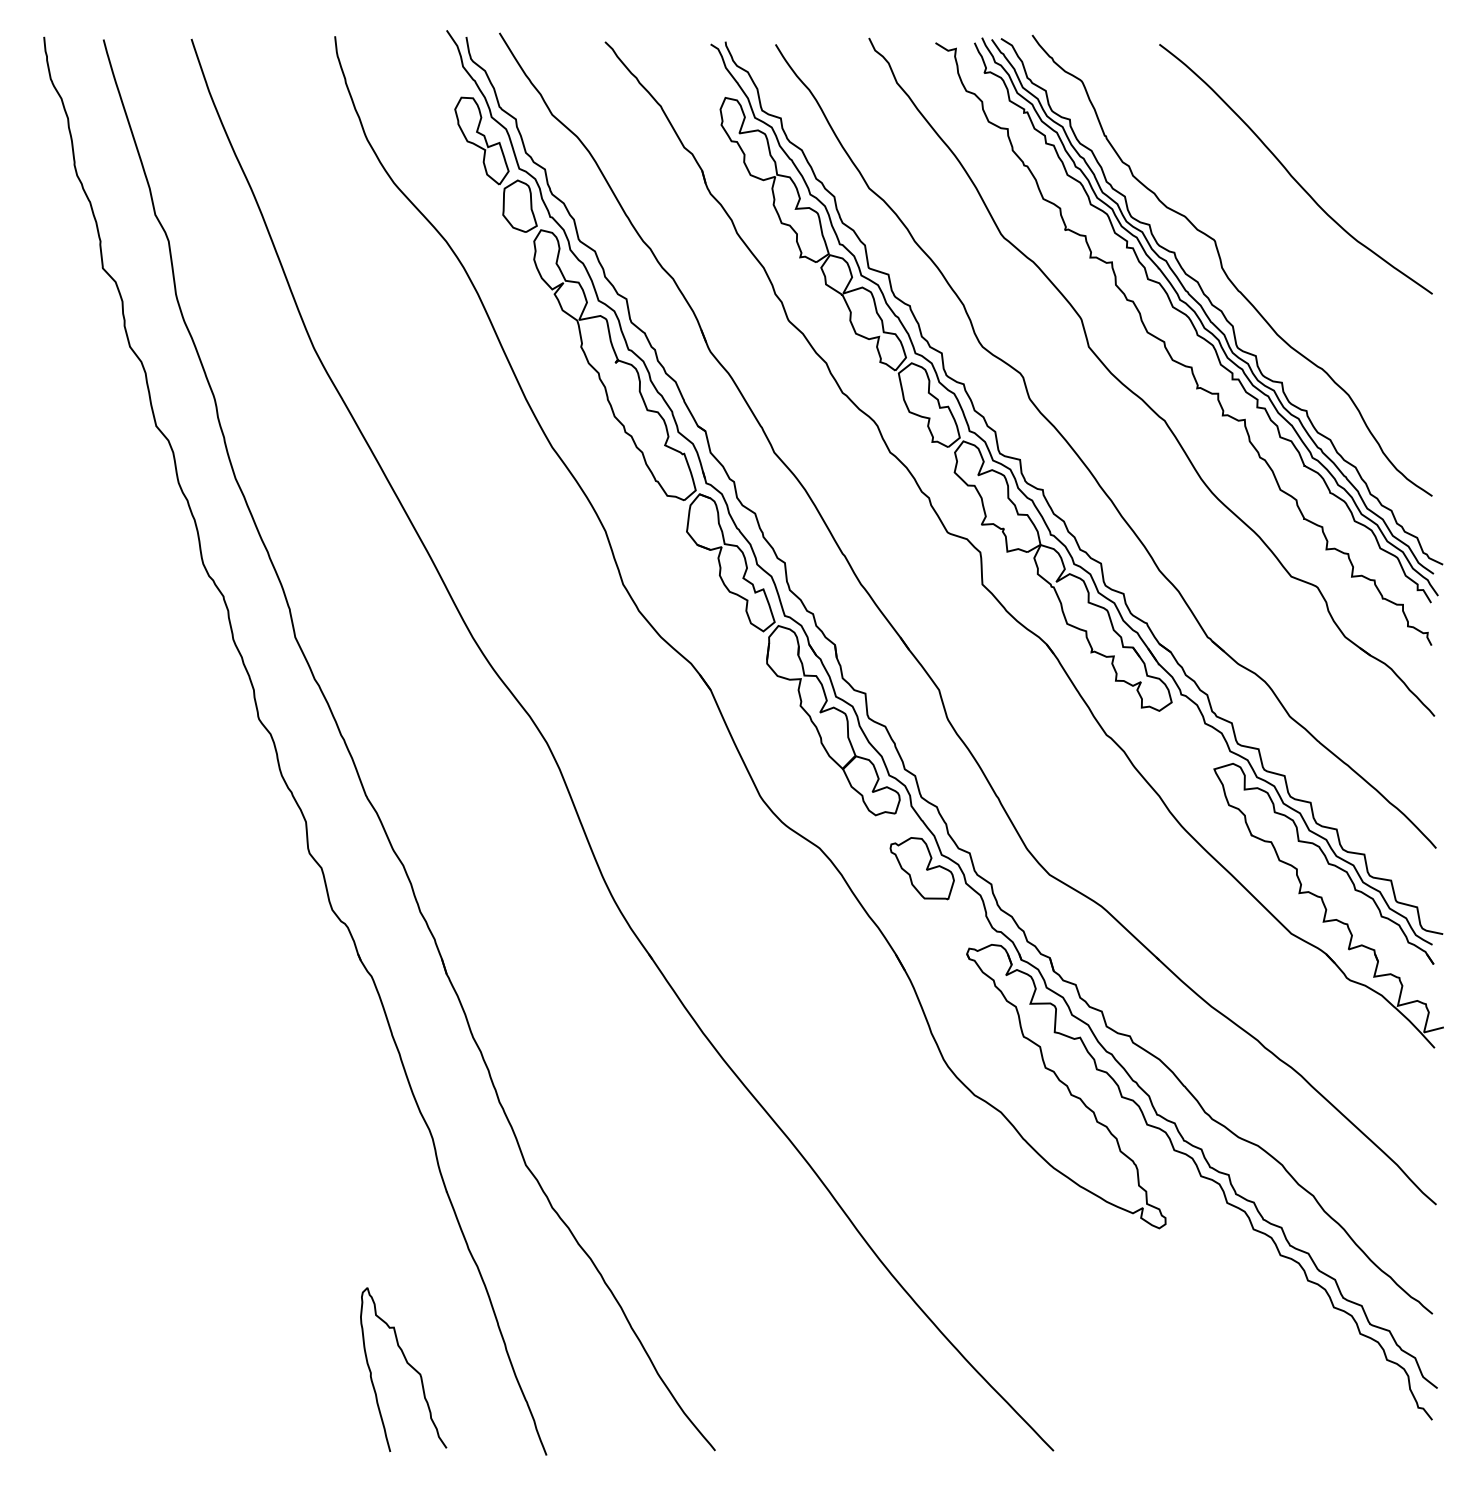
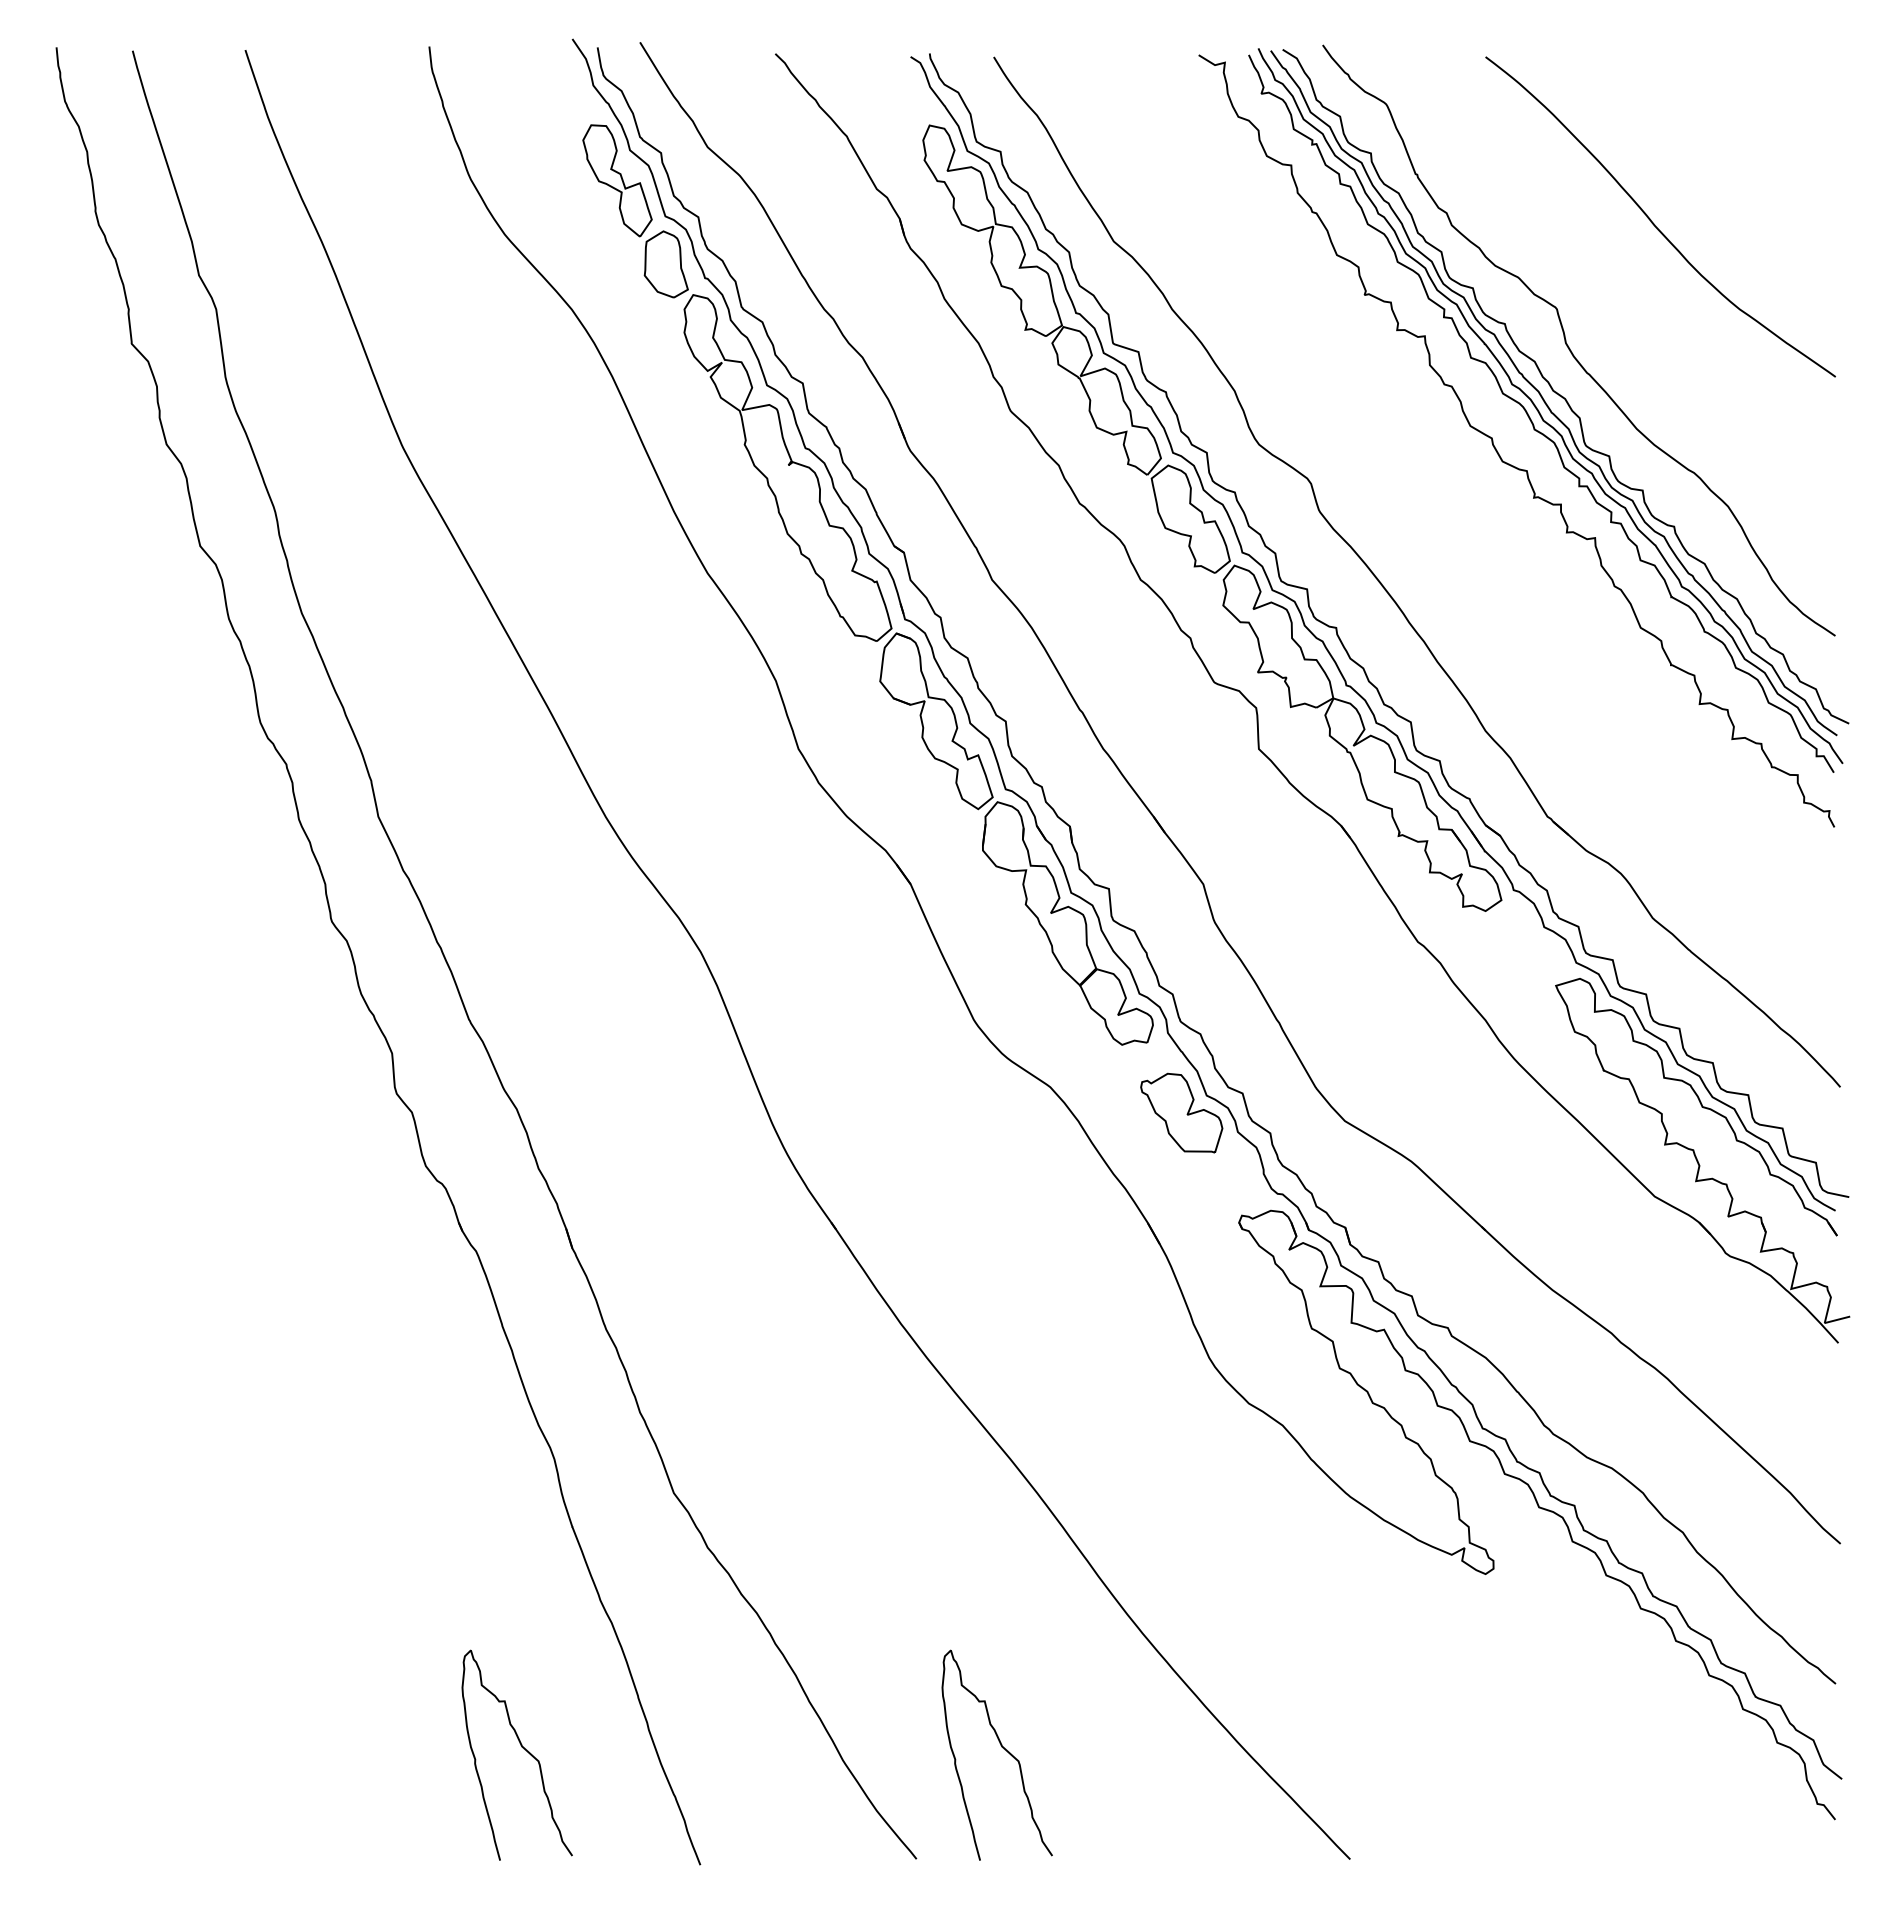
part: (1139, 395) -> (1459, 507), removed
curve: (782, 1364) -> (1002, 1748), added

